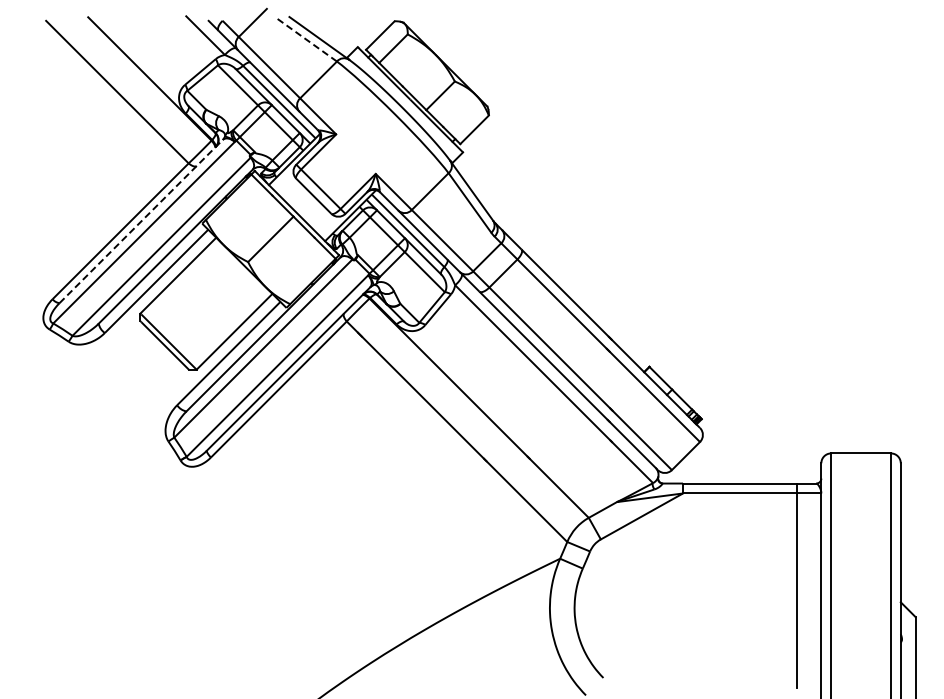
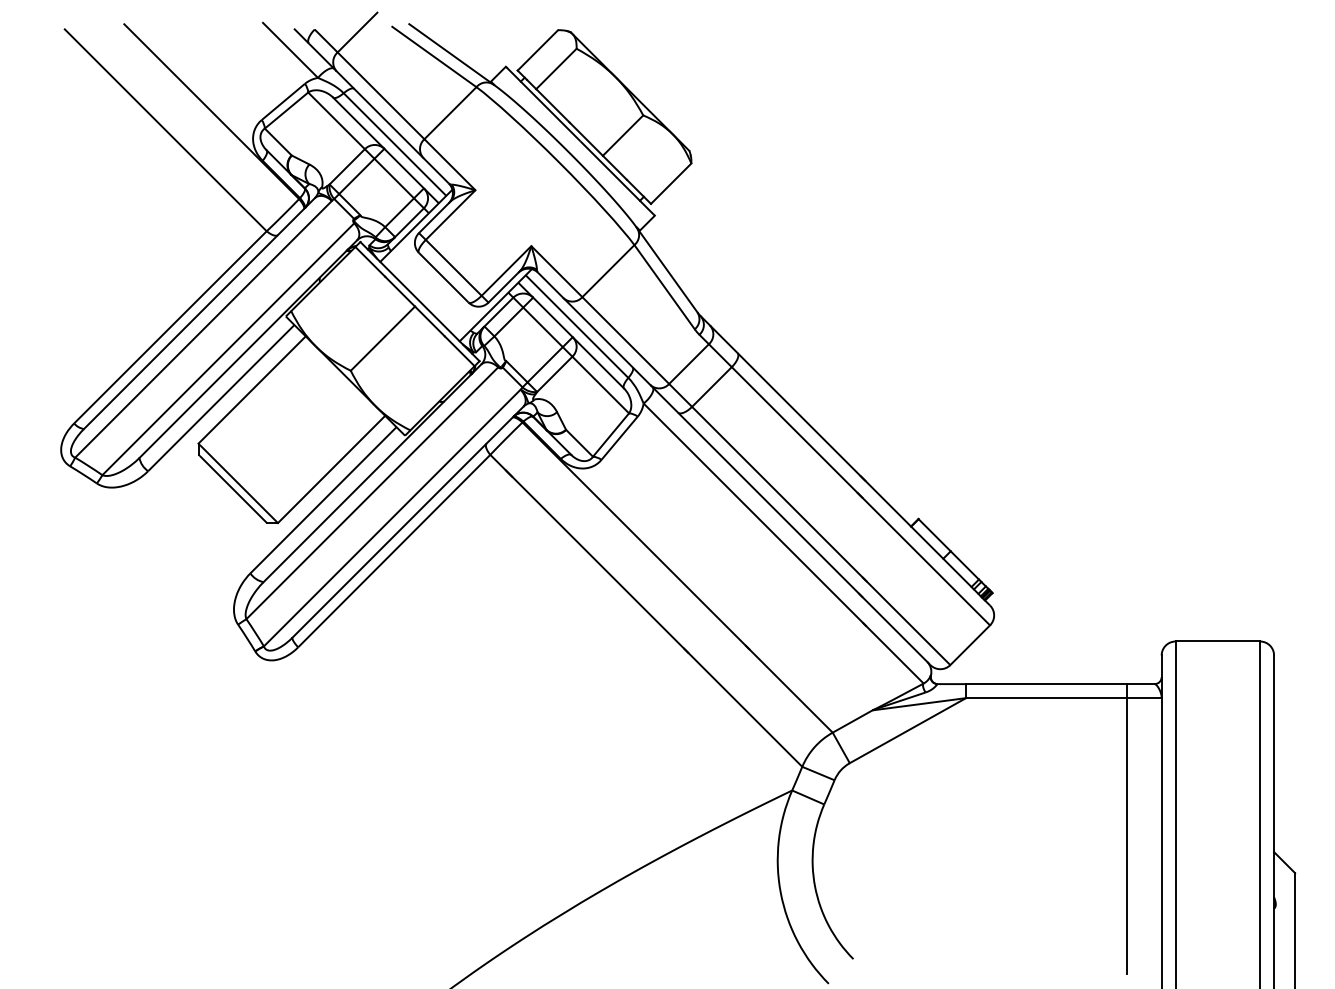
line: (307, 40) -> (434, 57), dashed -> solid
line: (141, 221) -> (199, 313), dashed -> solid

